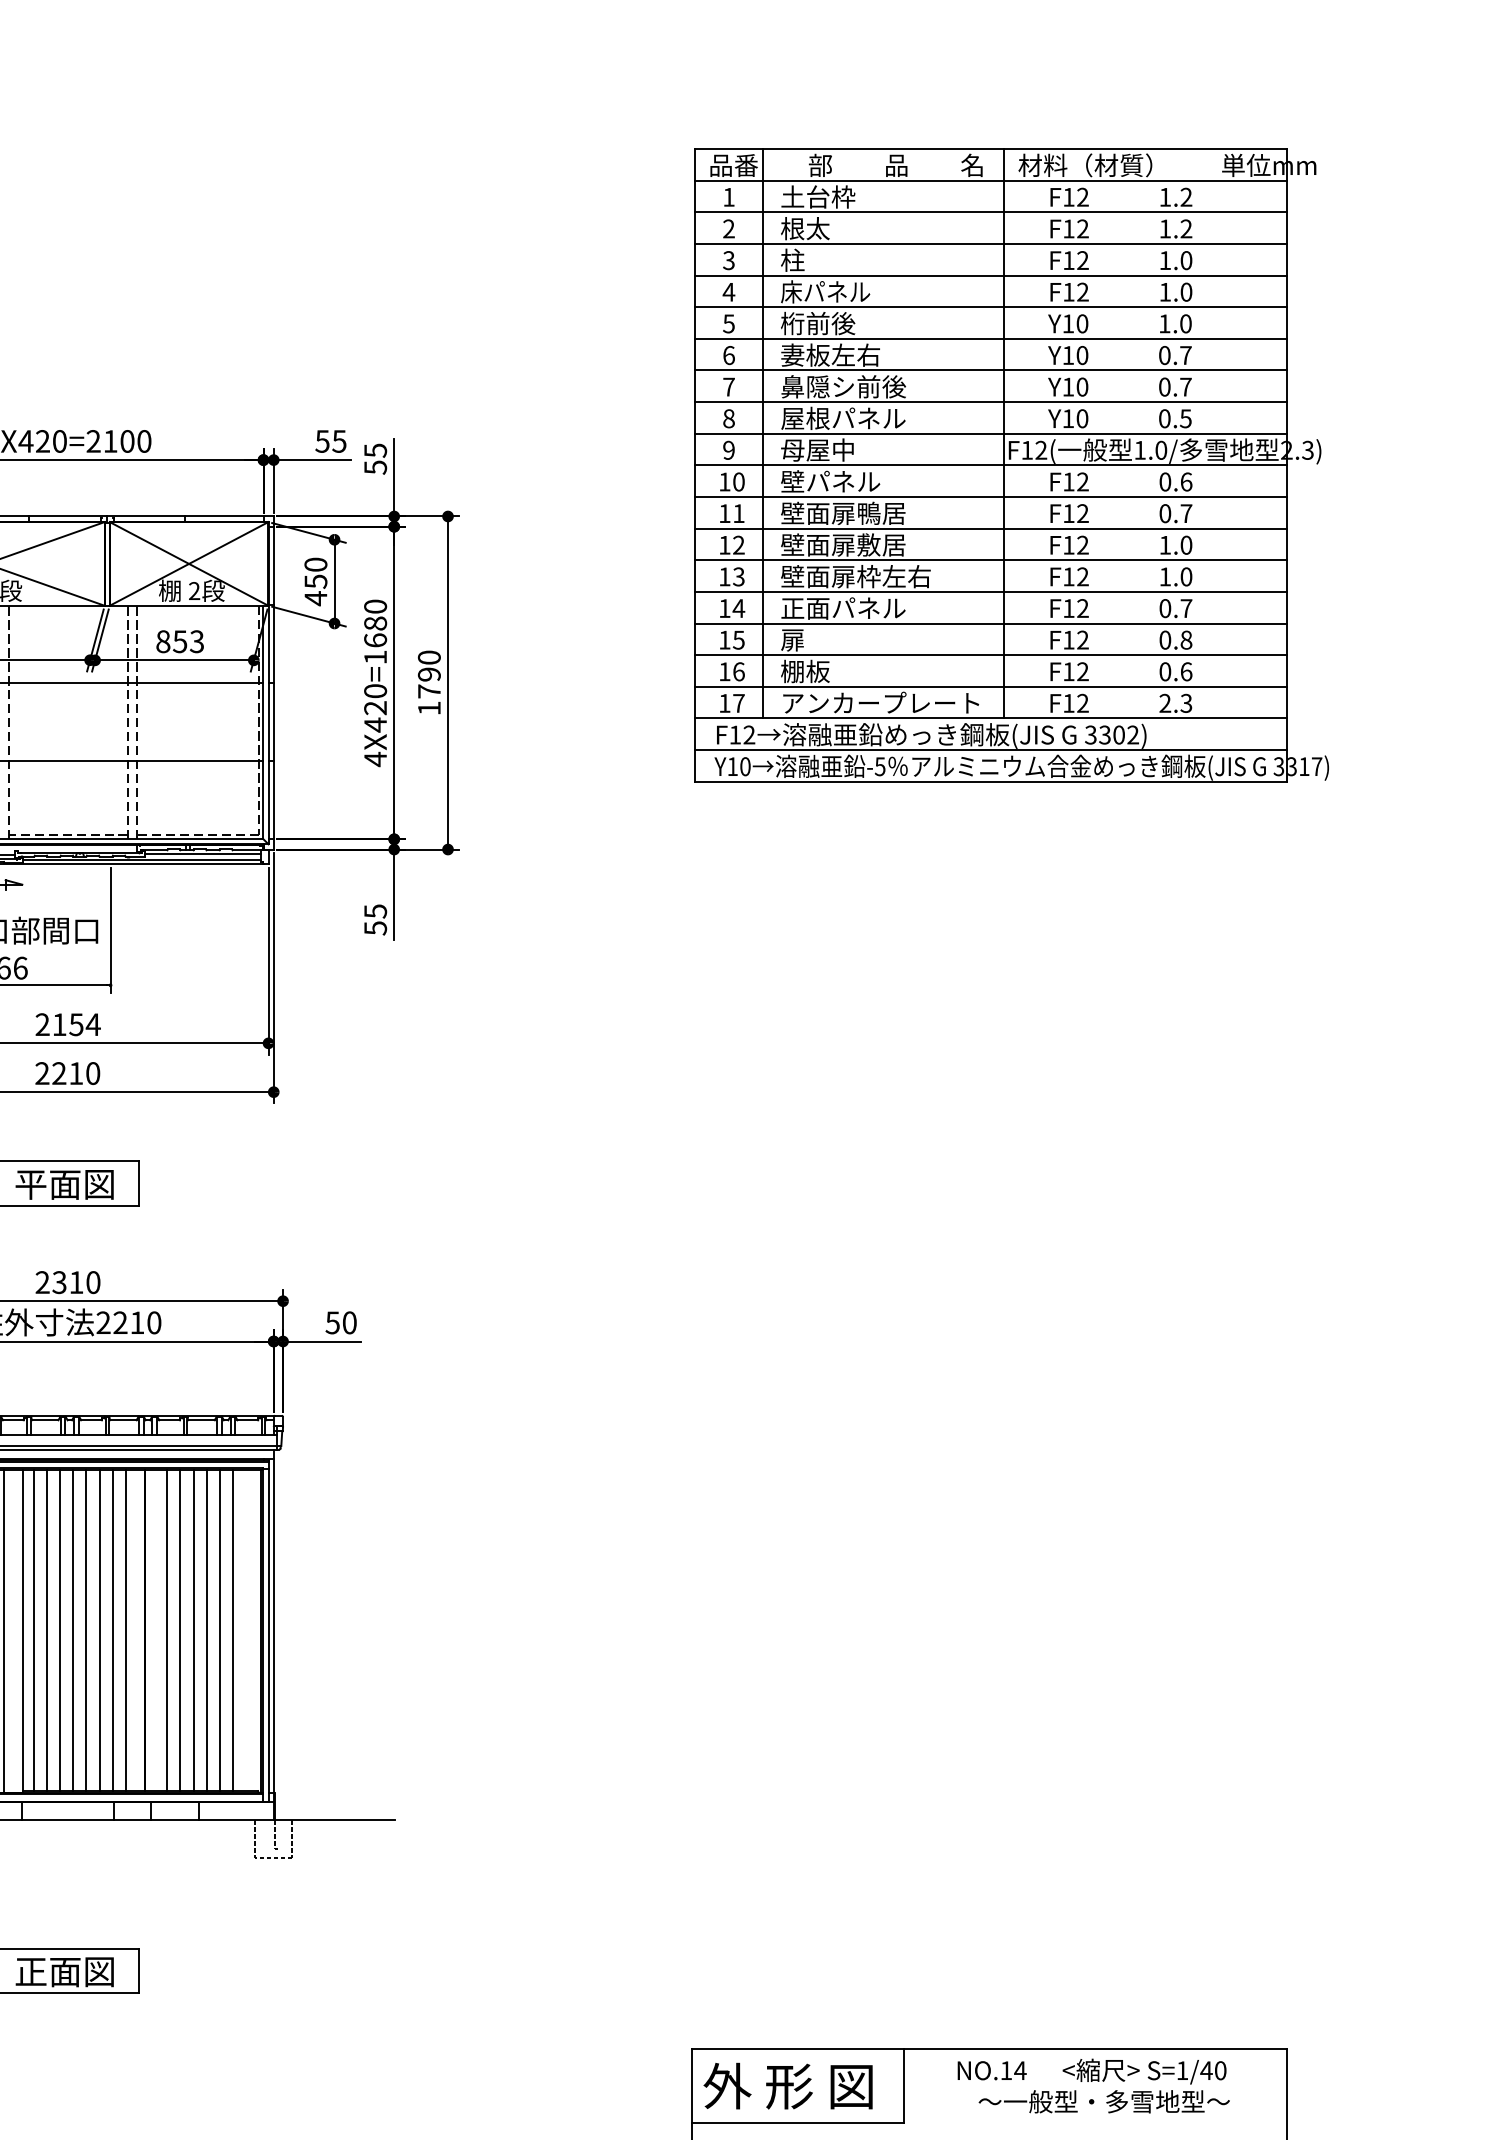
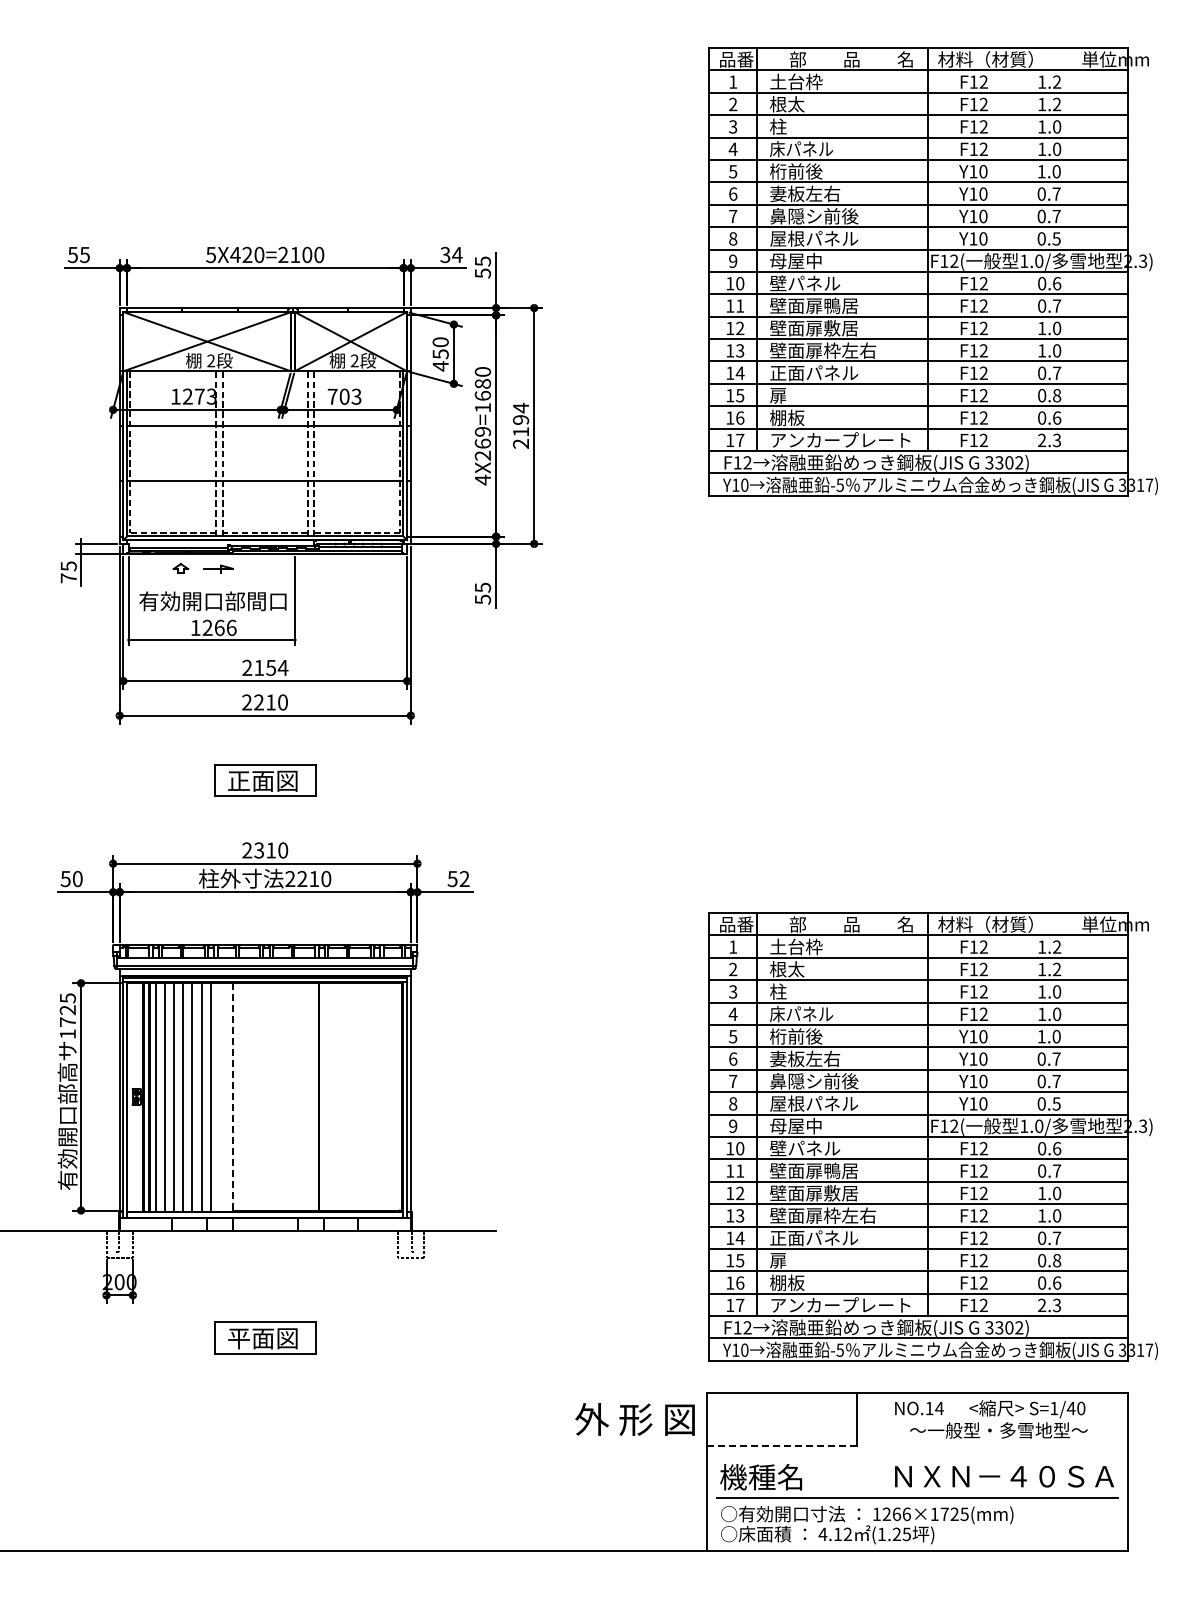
text: (331, 440) -> (451, 254), 55 -> 34
text: (171, 641) -> (338, 396), 853 -> 703
text: (430, 682) -> (521, 425), 1790 -> 2194
text: (374, 707) -> (482, 443), 4X420=1680 -> 4X269=1680
text: (30, 1185) -> (238, 781), 平面図 -> 正面図
text: (349, 1323) -> (464, 879), 50 -> 52
line: (34, 1630) -> (241, 1096), removed
line: (47, 1630) -> (250, 1096), removed
line: (59, 1630) -> (259, 1096), removed
line: (74, 1630) -> (269, 1096), removed
line: (86, 1630) -> (278, 1096), removed
line: (99, 1630) -> (287, 1096), removed
line: (112, 1630) -> (296, 1096), removed
line: (124, 1630) -> (305, 1096), removed
line: (167, 1630) -> (335, 1096), removed
line: (180, 1630) -> (344, 1096), removed
line: (194, 1630) -> (354, 1096), removed
line: (206, 1630) -> (363, 1096), removed
line: (219, 1630) -> (372, 1096), removed
line: (232, 1630) -> (381, 1096), removed
line: (4, 1631) -> (220, 1097), removed
line: (23, 1631) -> (233, 1097), solid -> dashed
part: (1010, 1686) -> (932, 1136), added
text: (30, 1971) -> (238, 1338), 正面図 -> 平面図
text: (787, 2086) -> (634, 1419), moved
line: (798, 2122) -> (782, 1445), solid -> dashed

